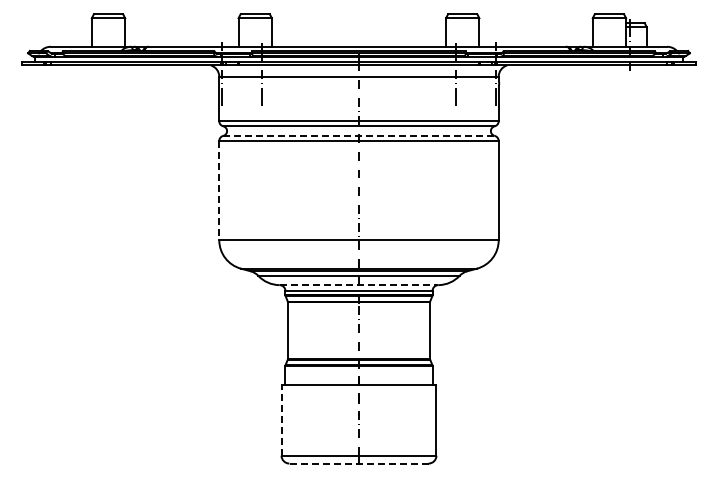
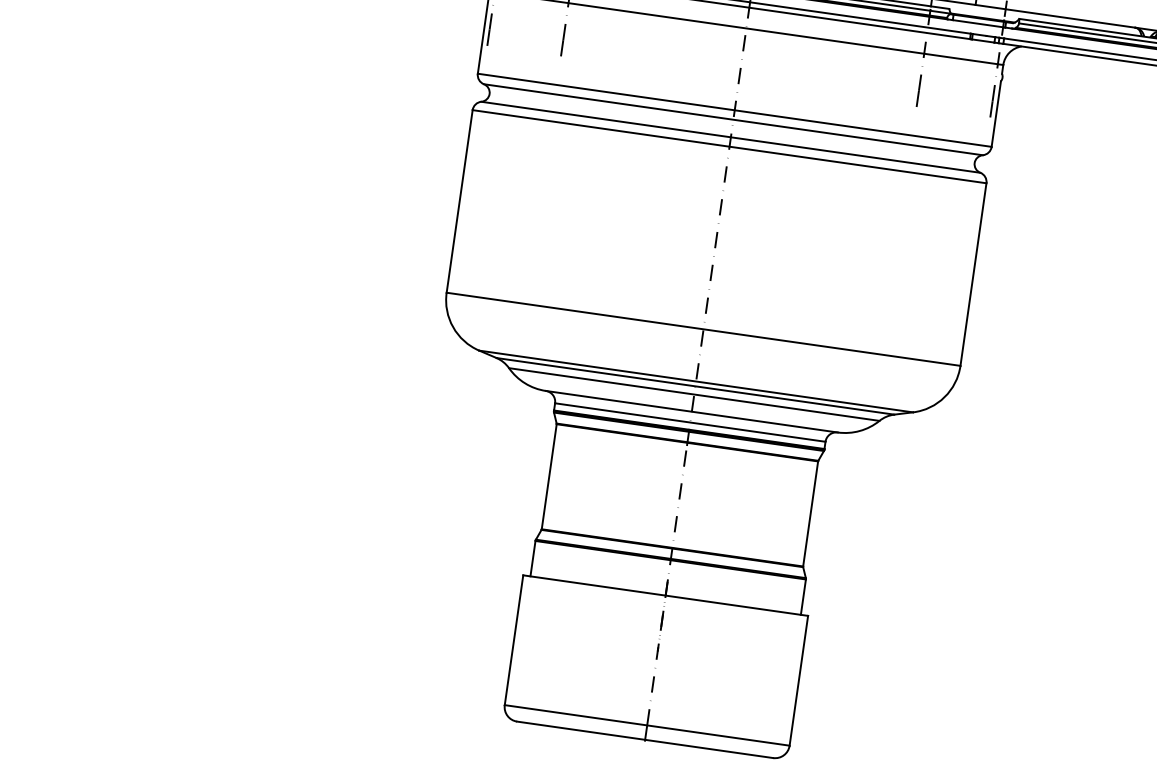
line: (358, 135) -> (730, 136), dashed -> solid
line: (219, 190) -> (460, 201), dashed -> solid
line: (359, 285) -> (692, 412), dashed -> solid
line: (281, 419) -> (514, 638), dashed -> solid
line: (359, 463) -> (646, 739), dashed -> solid

